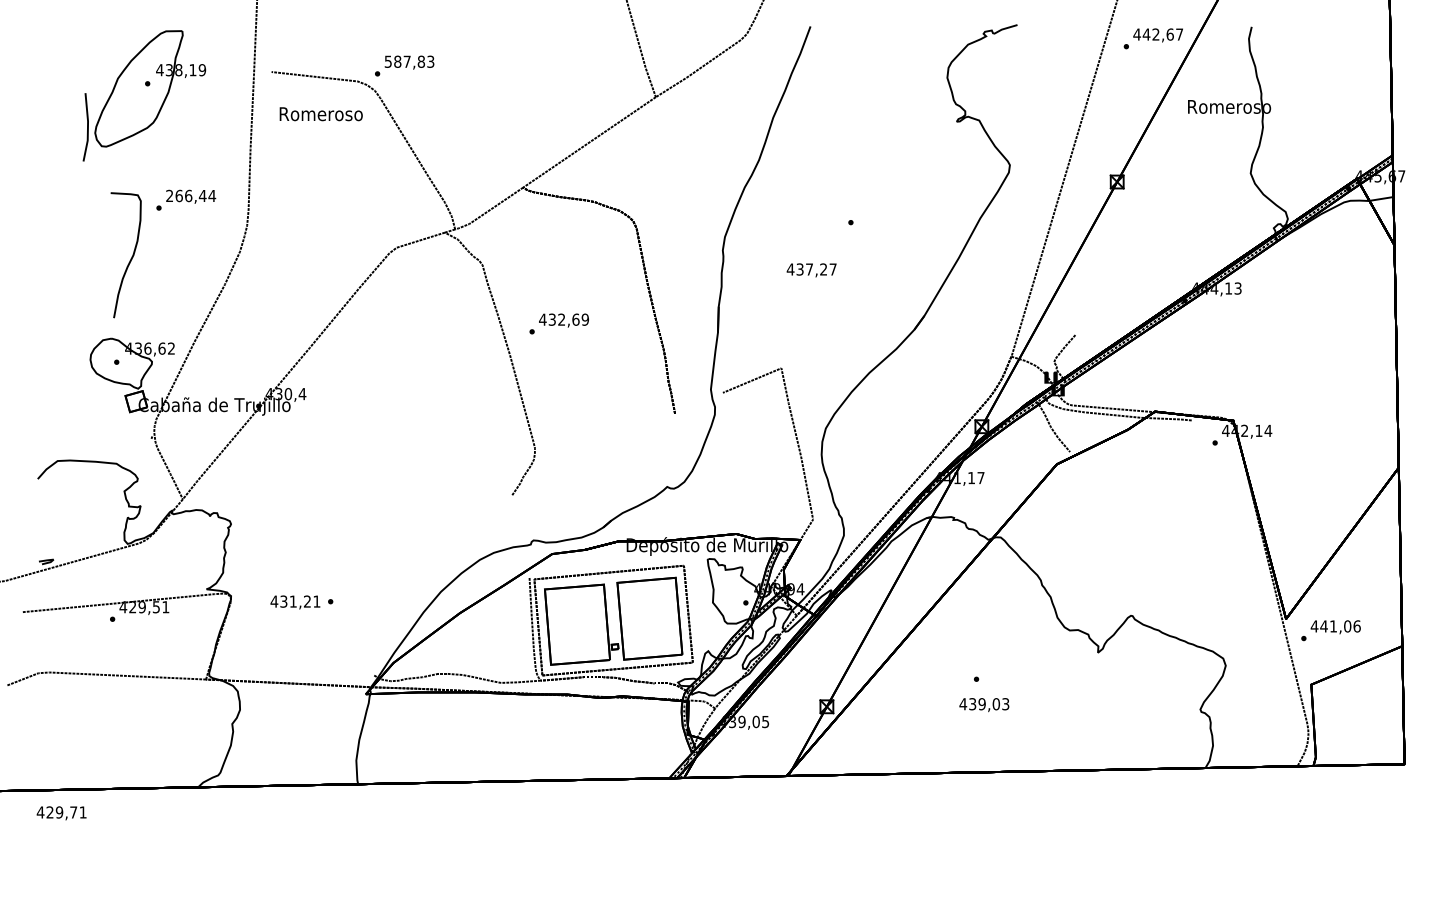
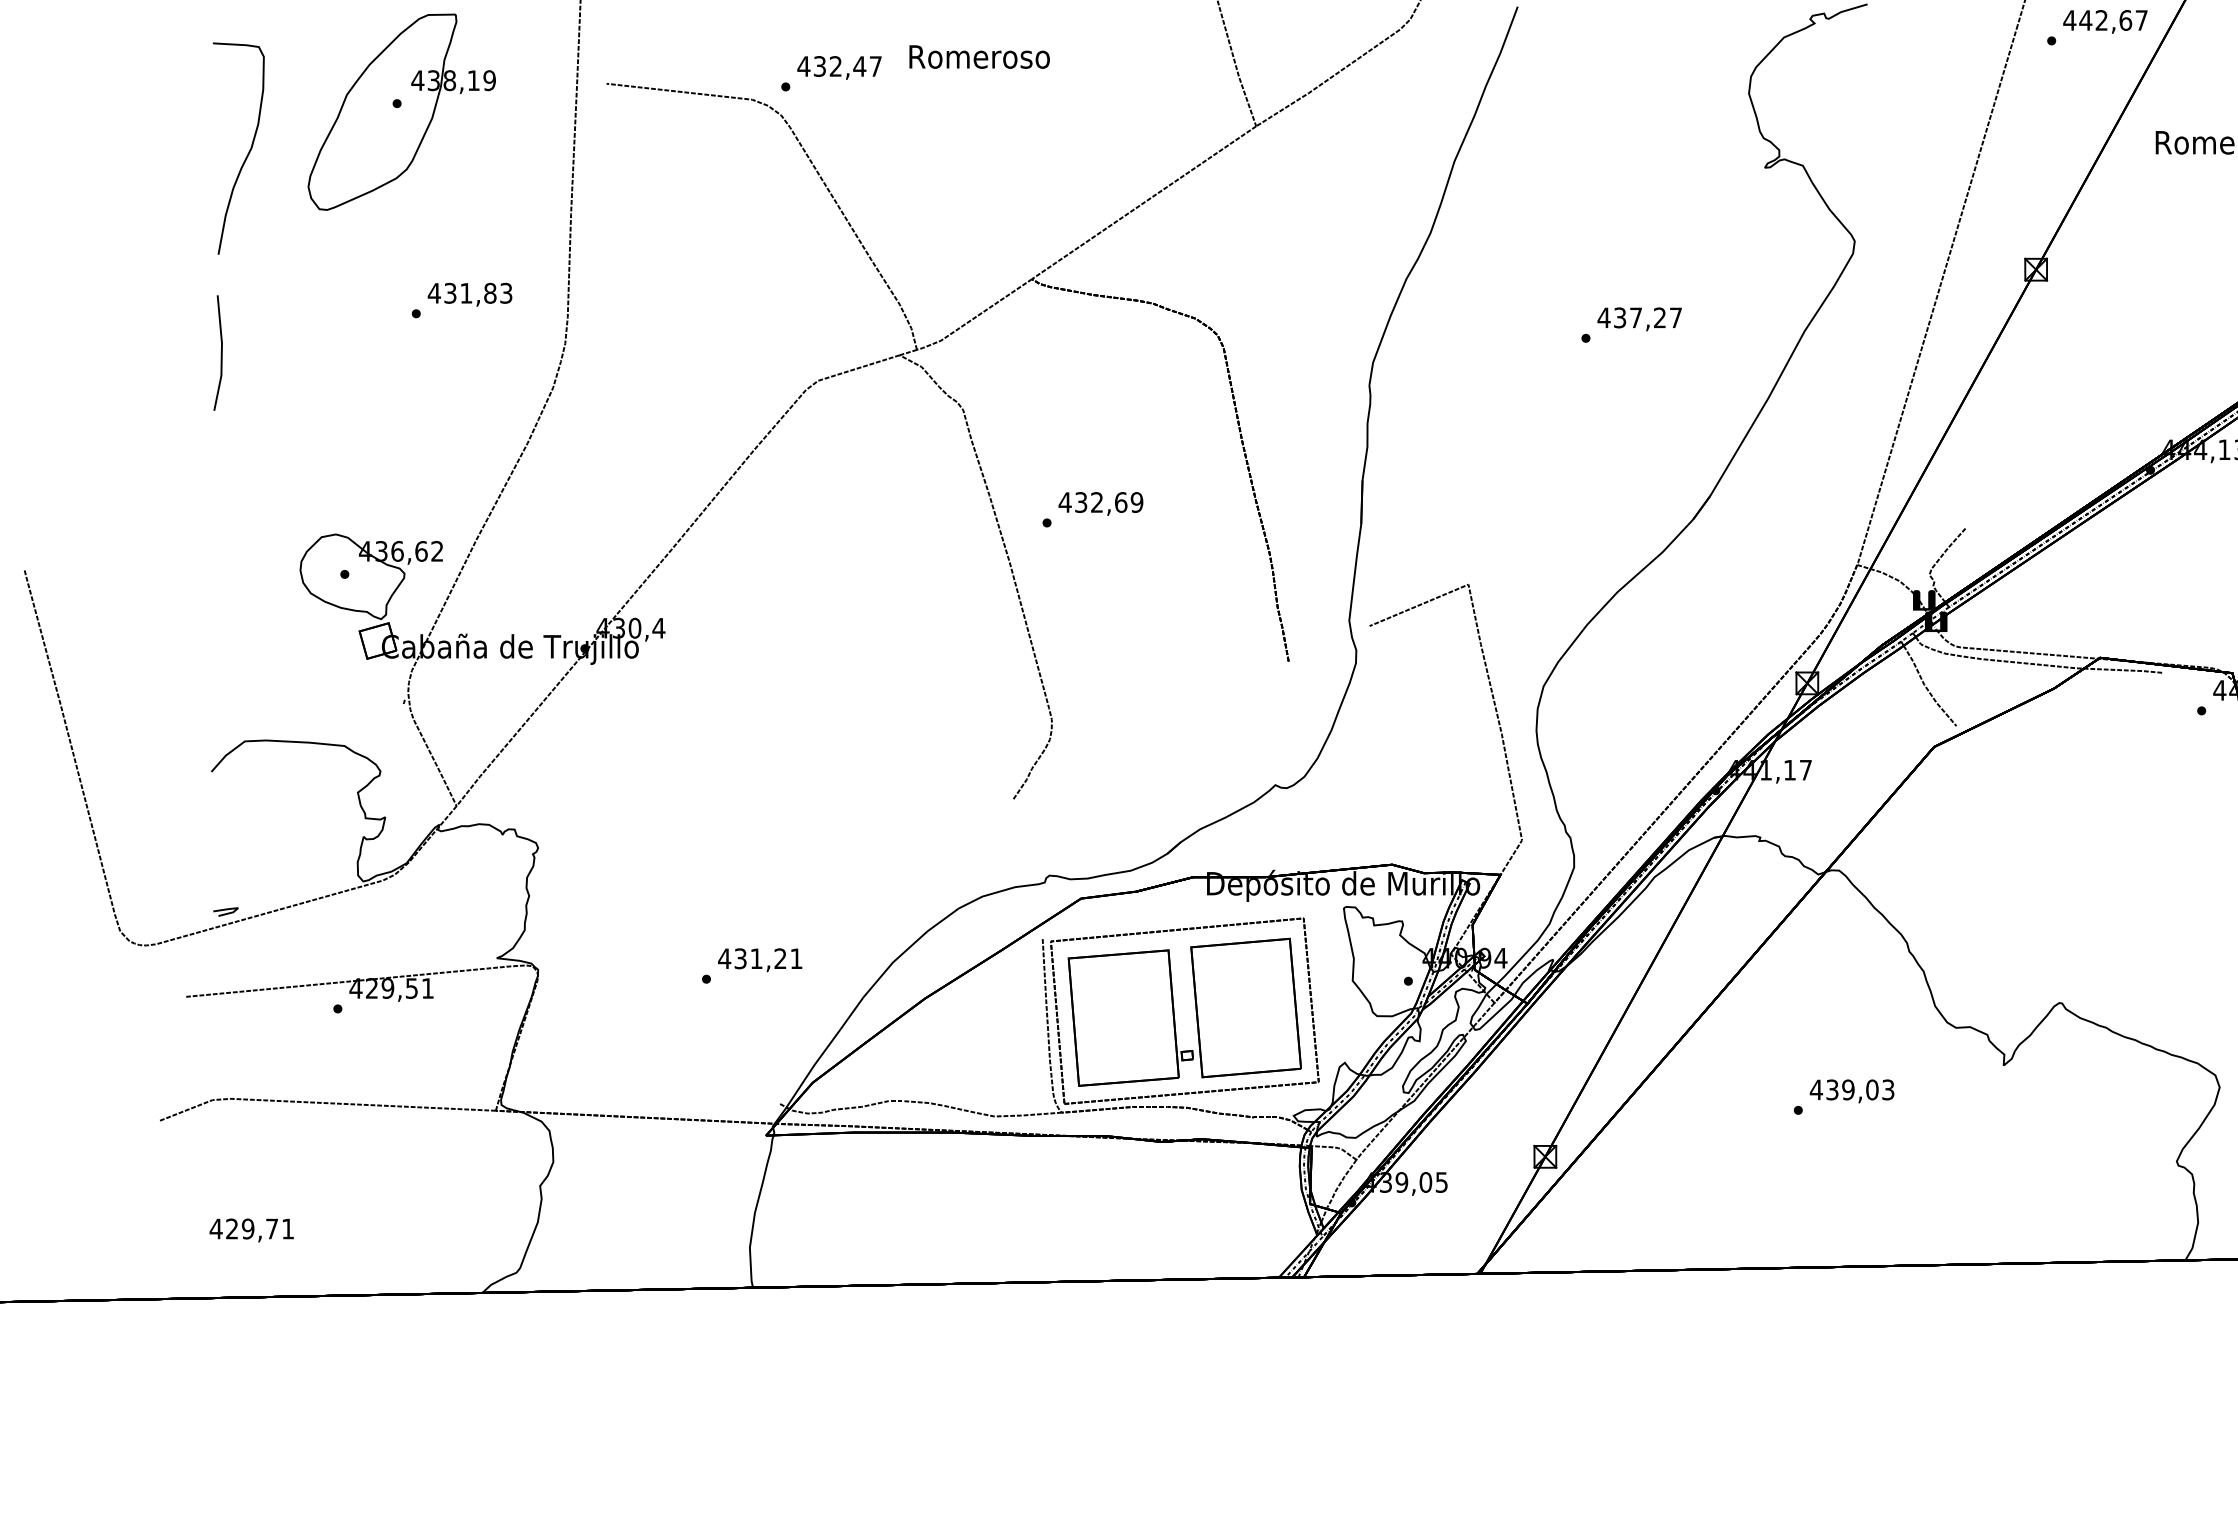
text: (409, 61) -> (839, 65), 587,83 -> 432,47
text: (320, 114) -> (978, 57), moved
line: (87, 127) -> (221, 353), moved
text: (190, 195) -> (469, 292), 266,44 -> 431,83
curve: (130, 258) -> (246, 153), moved
text: (811, 270) -> (1639, 319), moved
text: (295, 602) -> (760, 960), moved
text: (984, 705) -> (1852, 1092), moved
text: (61, 813) -> (251, 1230), moved

